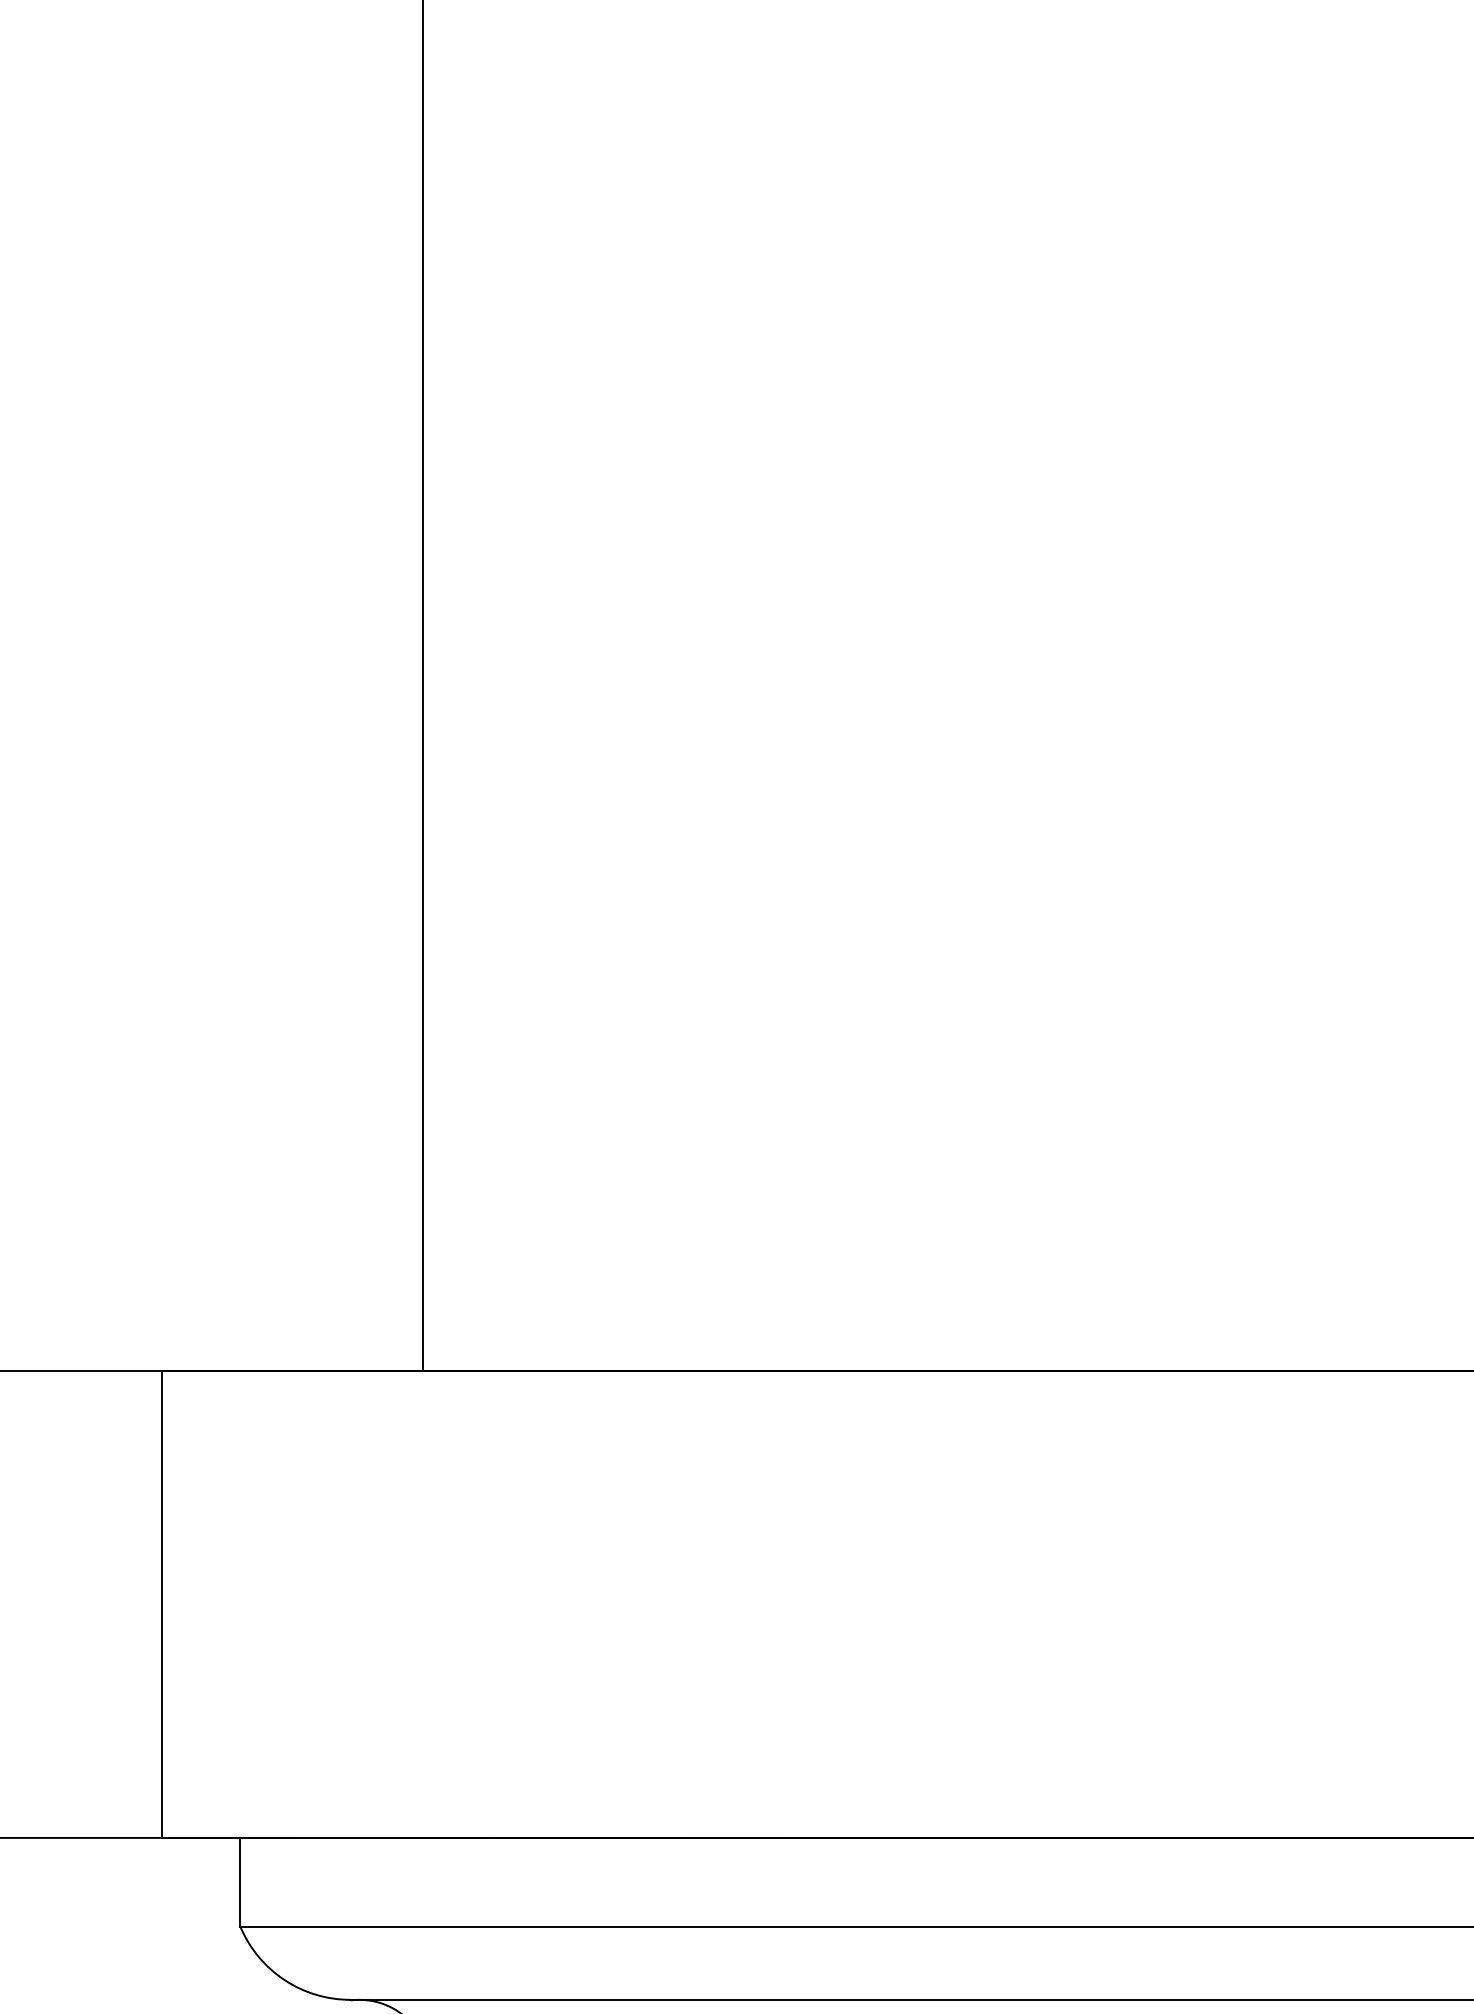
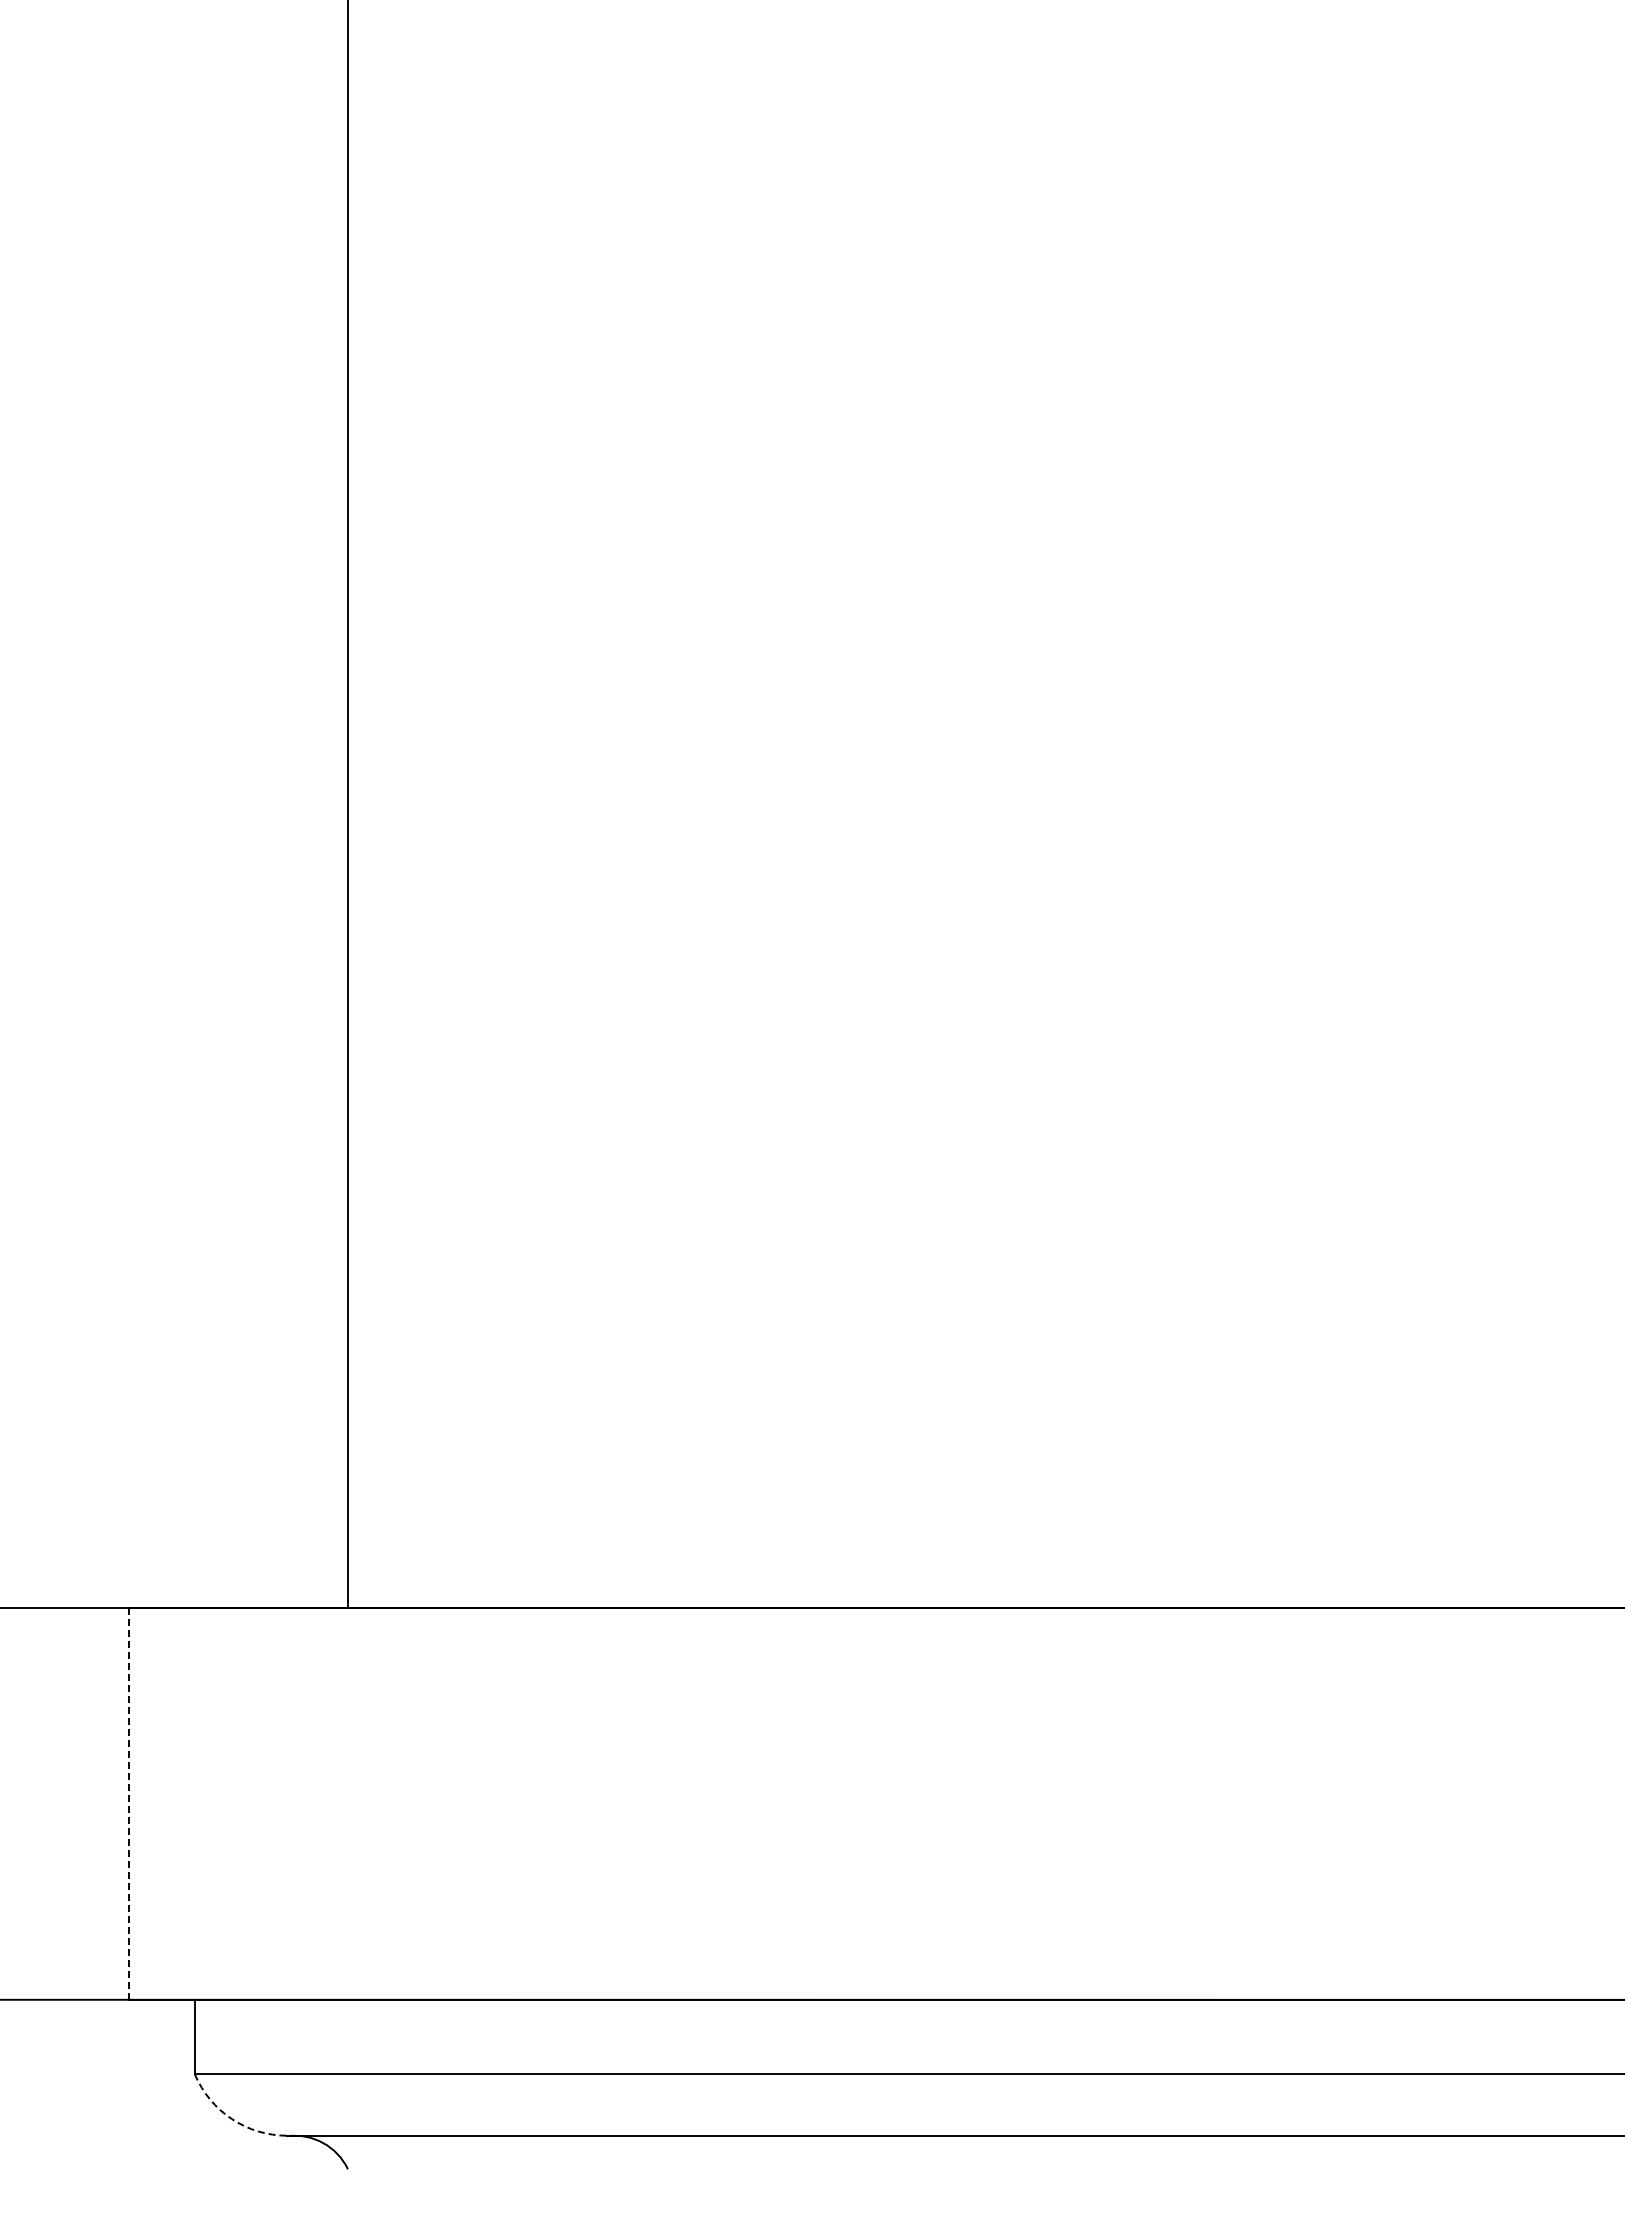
line: (162, 1604) -> (129, 1803), solid -> dashed
arc: (283, 1980) -> (231, 2119), solid -> dashed

